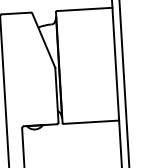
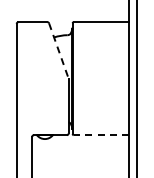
line: (44, 41) -> (59, 51), solid -> dashed
line: (91, 122) -> (101, 135), solid -> dashed

